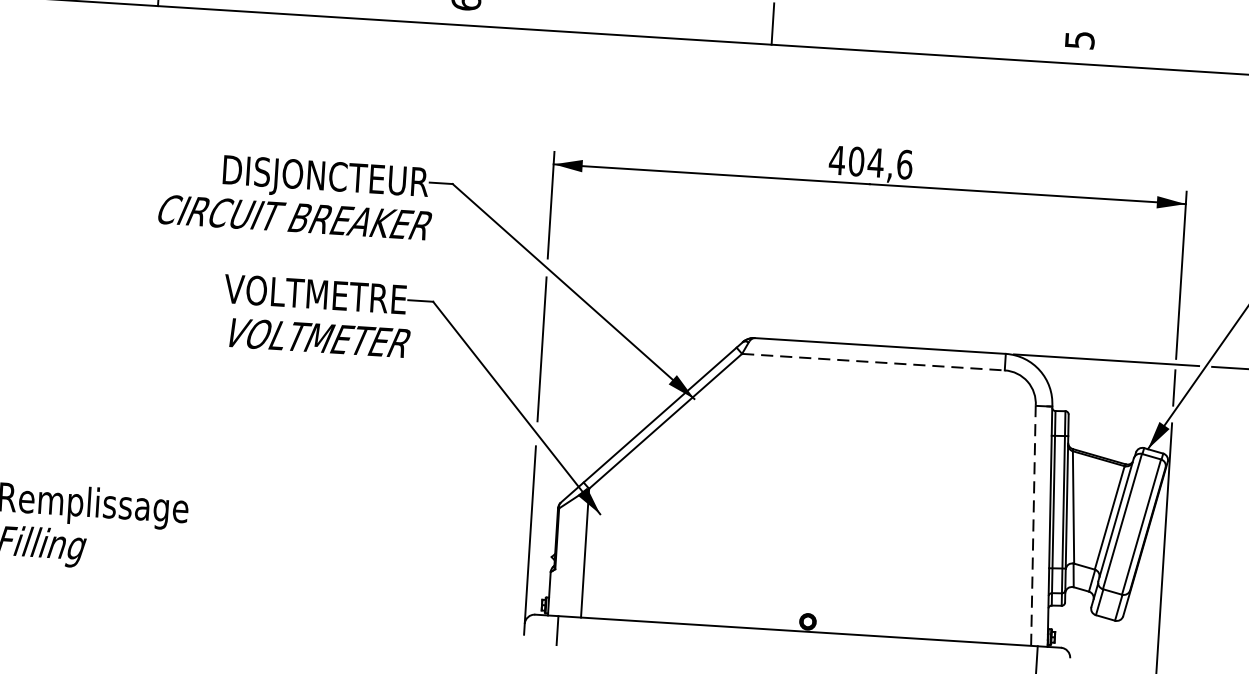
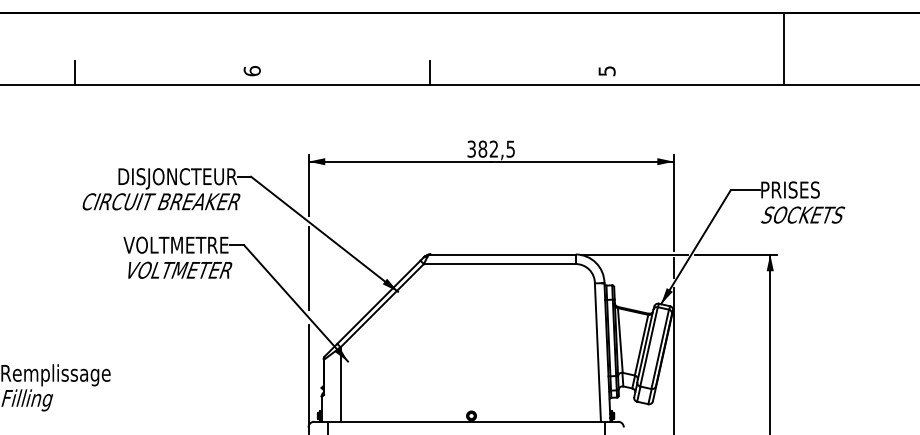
text: (871, 161) -> (491, 148), 404,6 -> 382,5
line: (872, 362) -> (499, 264), dashed -> solid
line: (1032, 525) -> (597, 352), dashed -> solid

